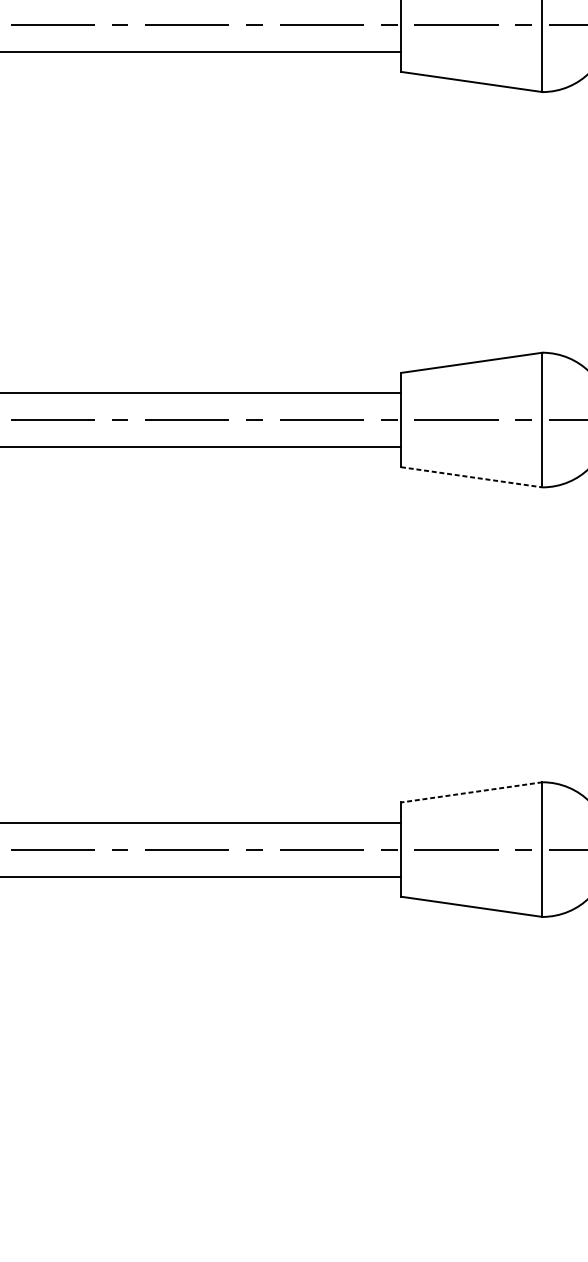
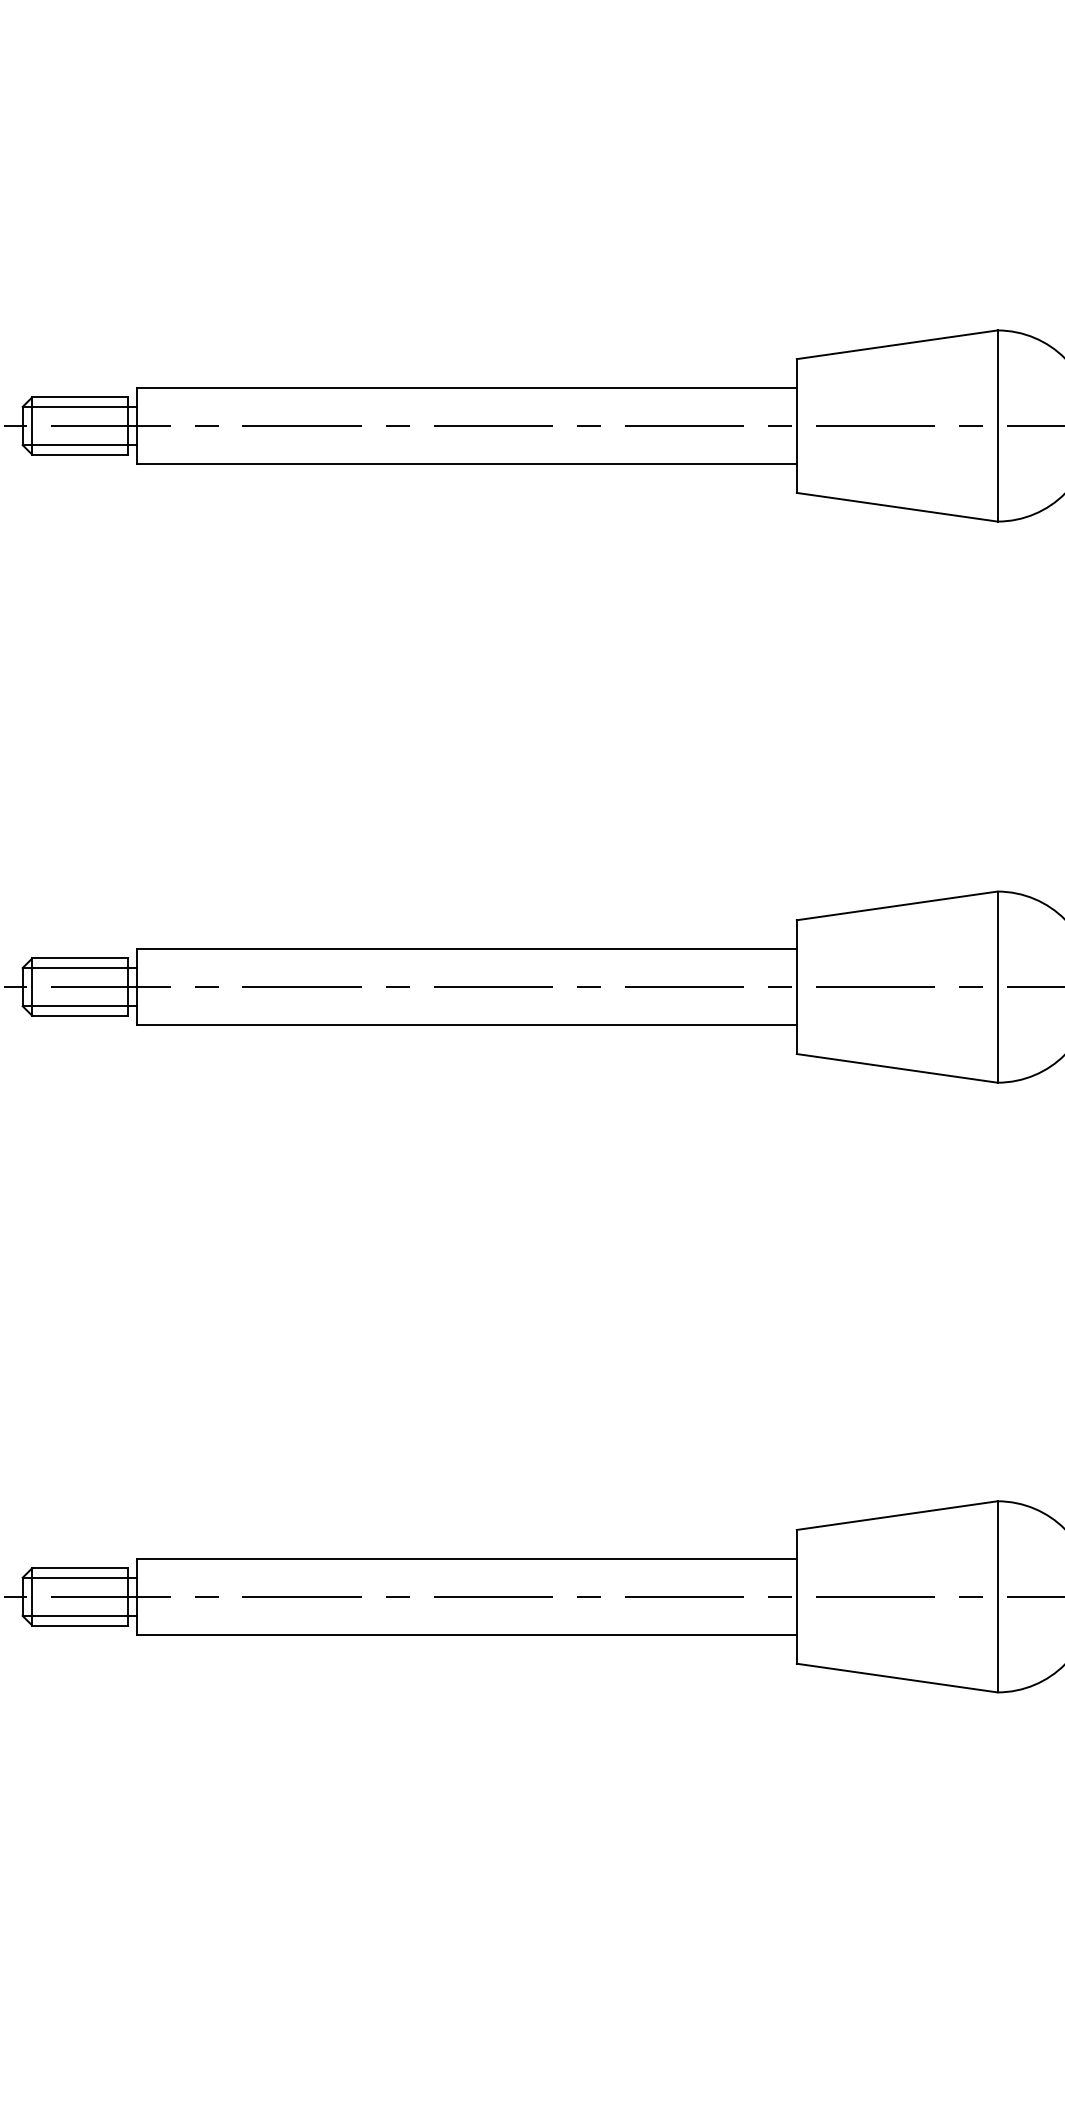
line: (471, 477) -> (897, 1068), dashed -> solid
line: (471, 792) -> (896, 1515), dashed -> solid

